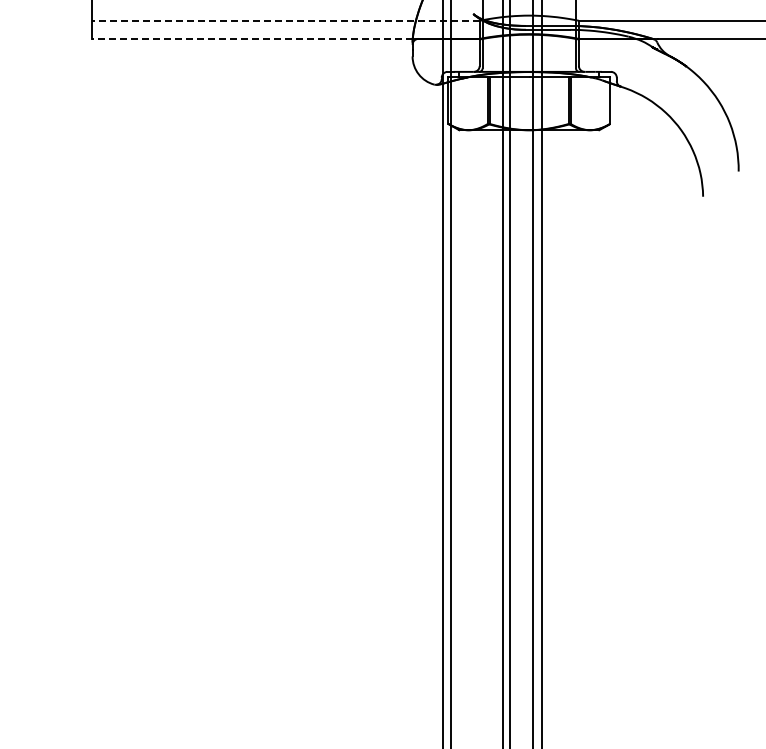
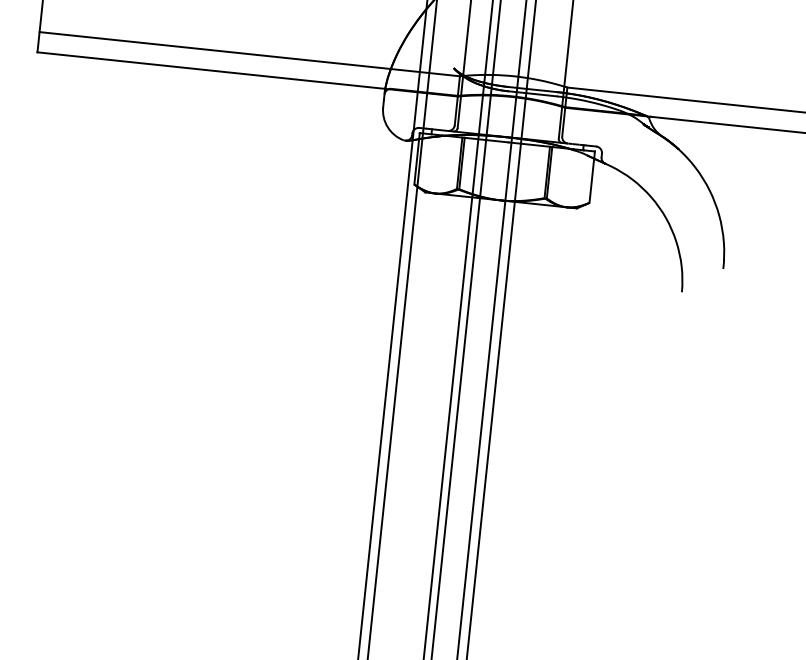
line: (285, 20) -> (249, 53), dashed -> solid
line: (252, 39) -> (211, 70), dashed -> solid

